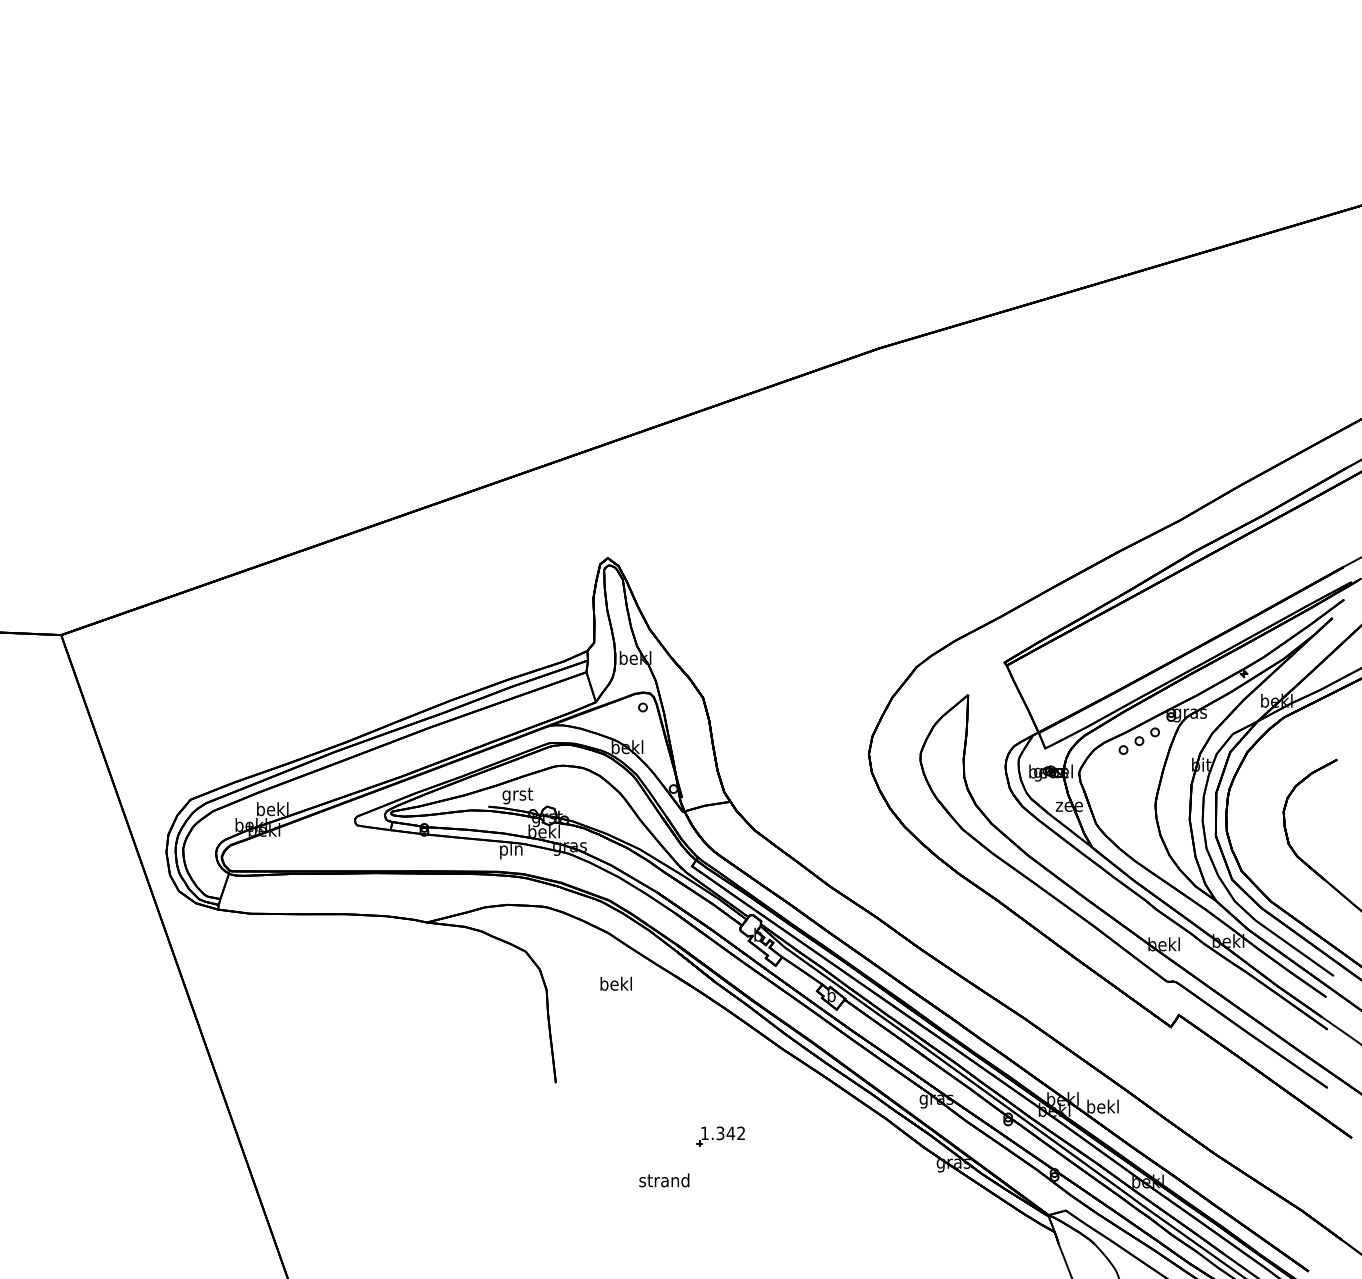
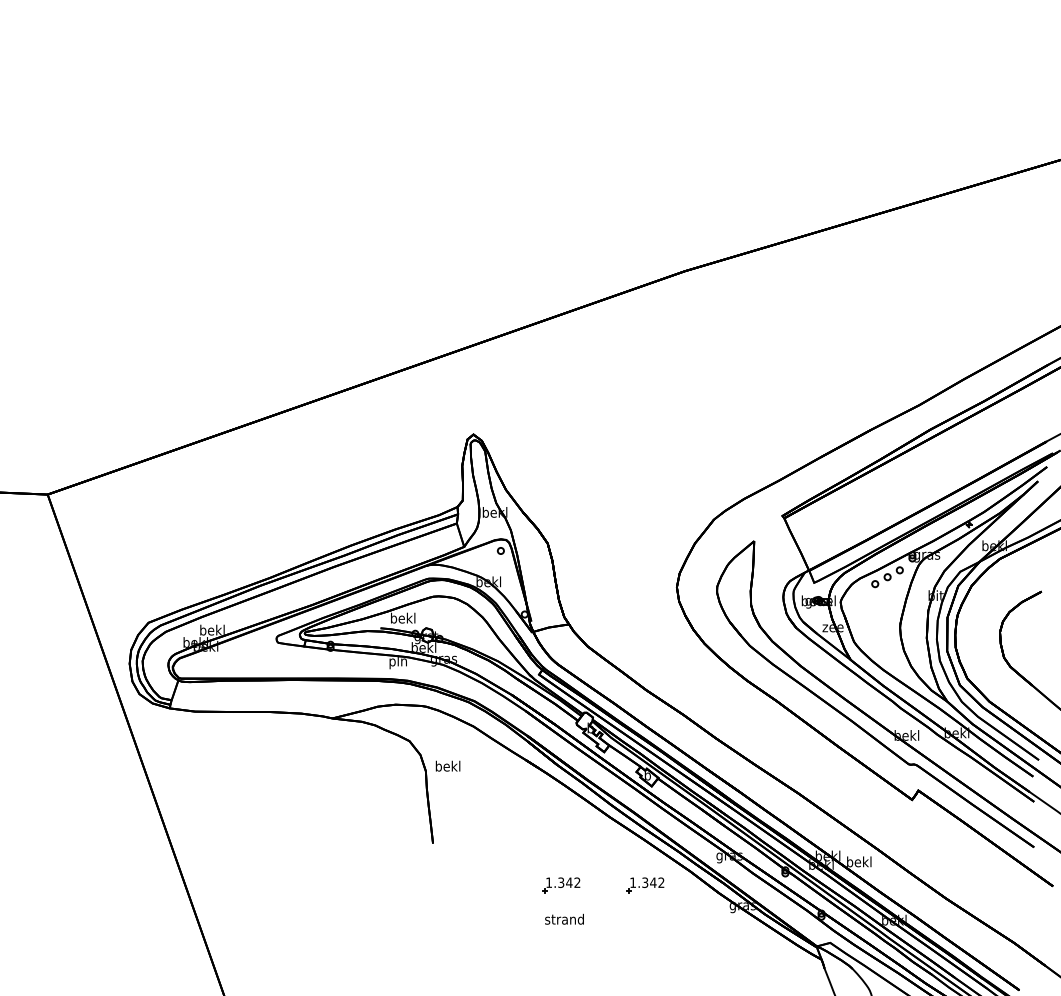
text: (517, 795) -> (403, 619), grst -> bekl
text: (615, 982) -> (447, 765), moved
part: (828, 1136) -> (645, 885), added
text: (664, 1179) -> (564, 918), moved

